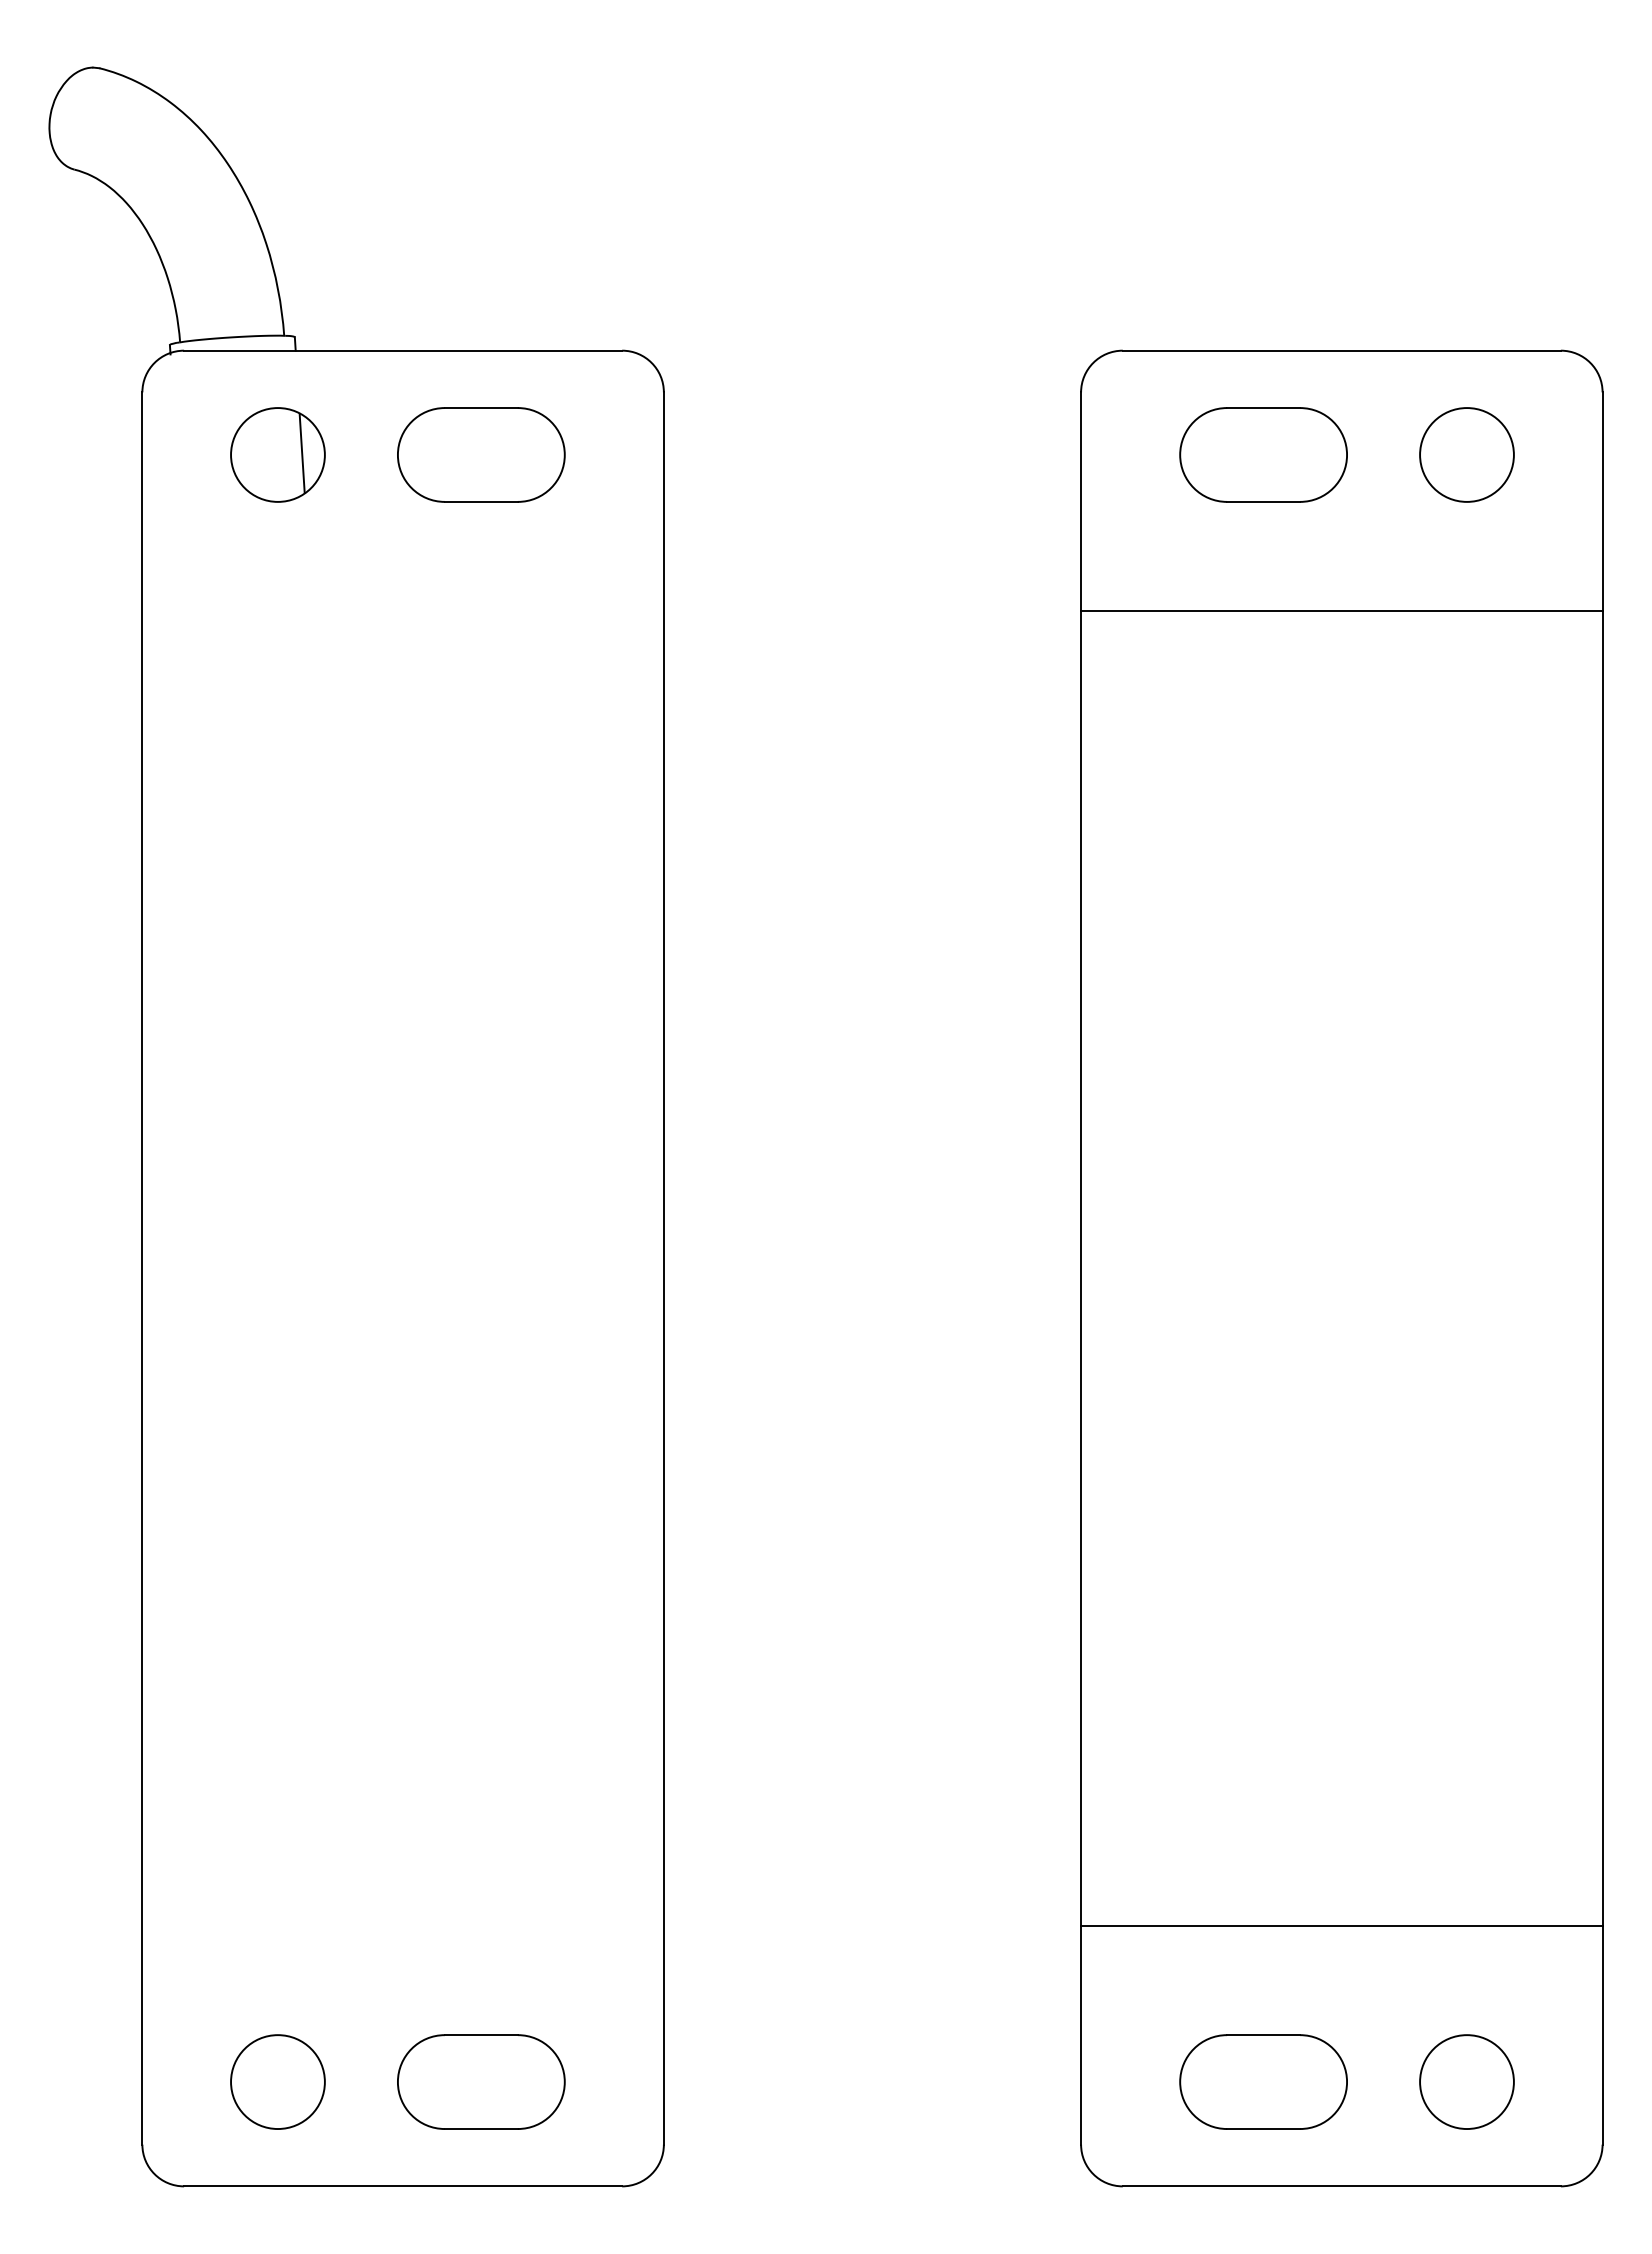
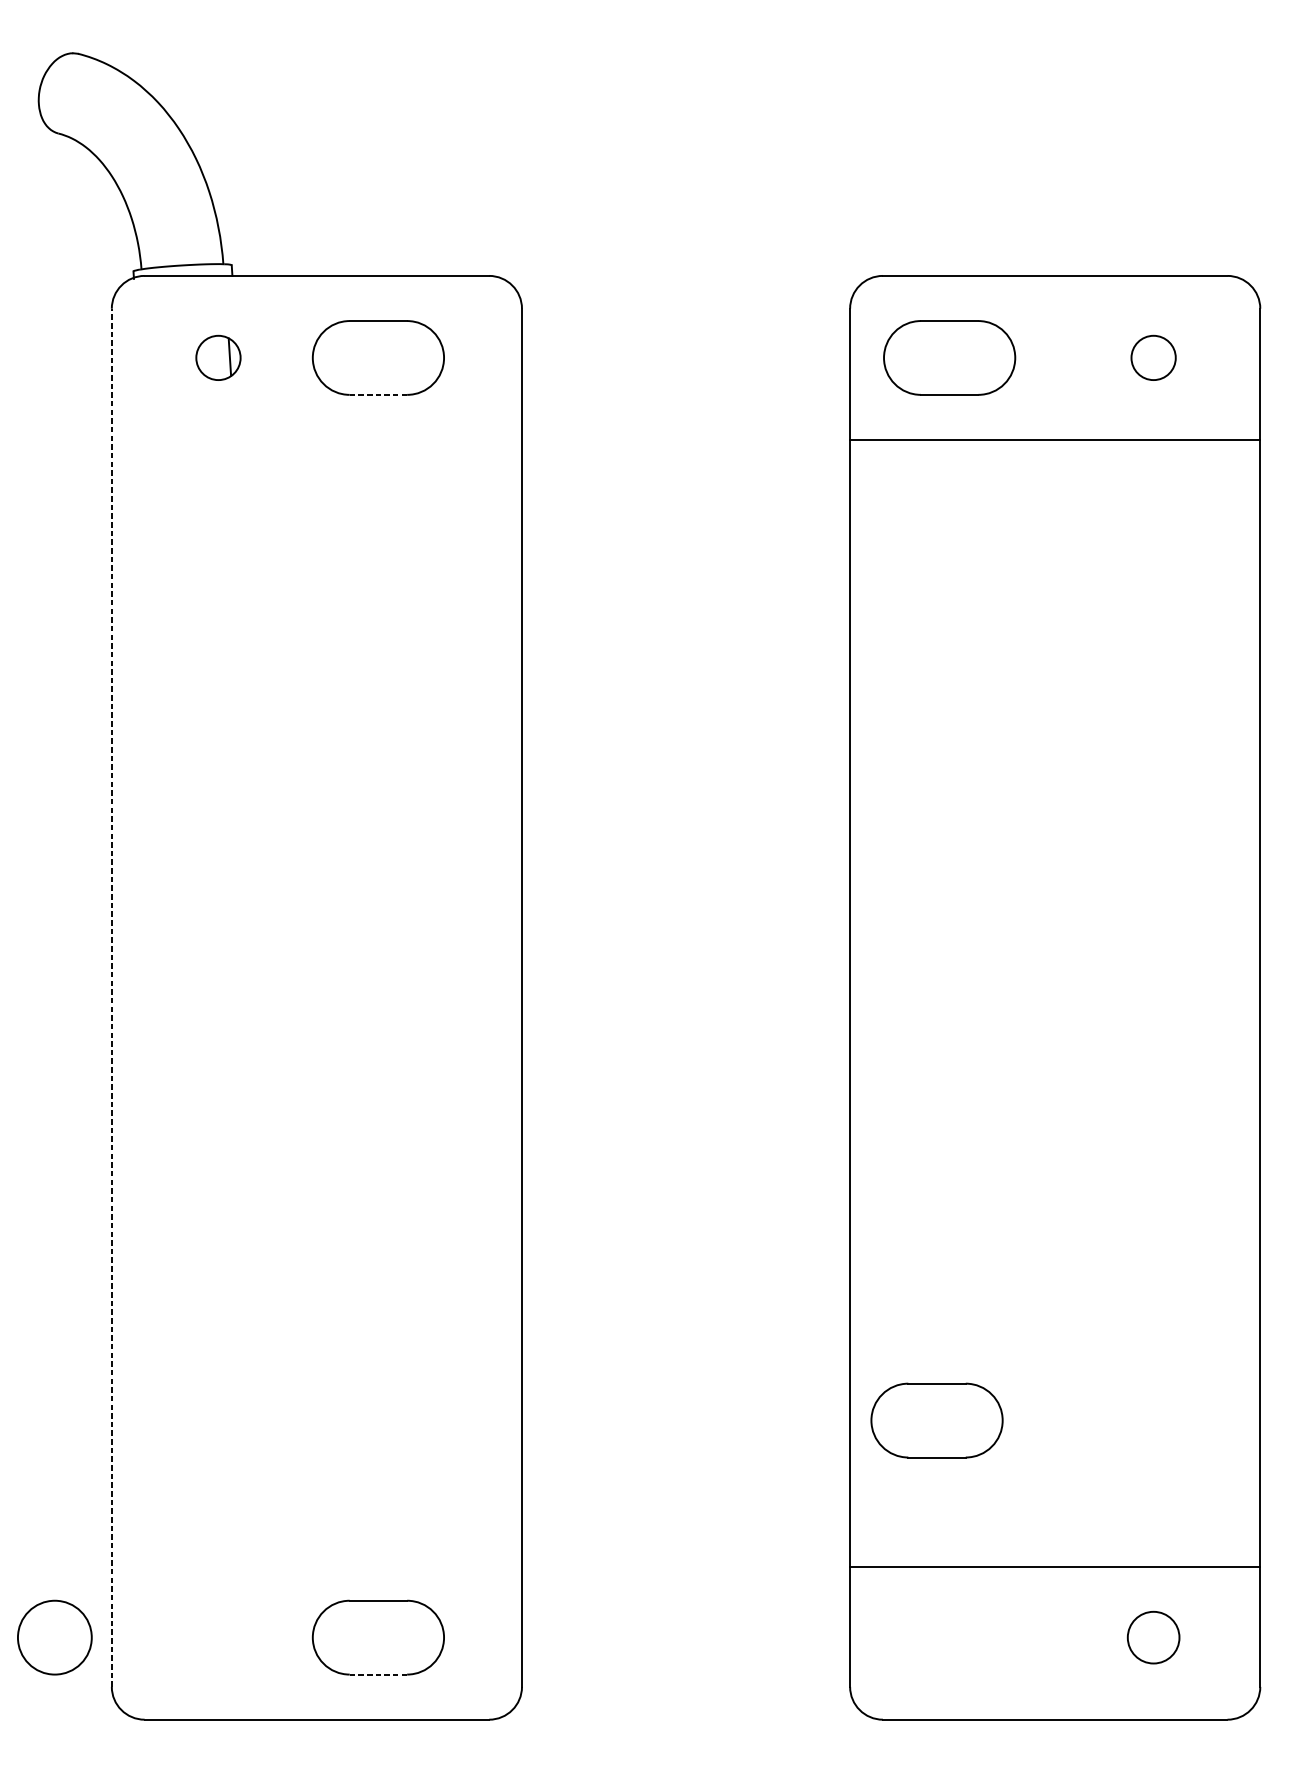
part: (277, 454) -> (218, 357), size x0.6
part: (1263, 454) -> (949, 357), moved
circle: (1466, 454) -> (1153, 357), size x0.6
line: (481, 501) -> (378, 394), solid -> dashed
line: (1341, 611) -> (1054, 440), moved
line: (142, 1268) -> (111, 997), solid -> dashed
line: (1341, 1925) -> (1054, 1567), moved
circle: (277, 2081) -> (54, 1637), moved
part: (1263, 2081) -> (936, 1420), moved
circle: (1466, 2082) -> (1153, 1638), size x0.7
line: (481, 2129) -> (378, 1674), solid -> dashed

